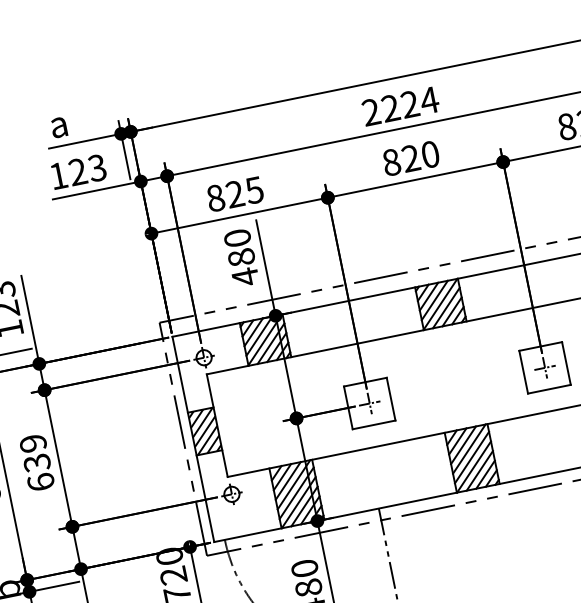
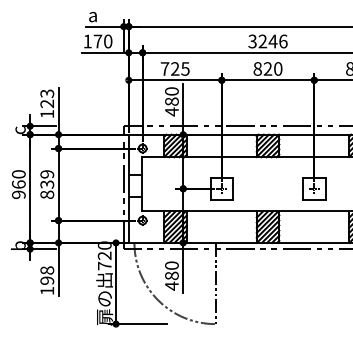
text: (399, 106) -> (267, 41), 2224 -> 3246
text: (86, 170) -> (102, 41), 123 -> 170
text: (214, 197) -> (164, 68), 825 -> 725
hatch: (204, 430) -> (135, 185), removed
text: (41, 481) -> (47, 194), 639 -> 839

